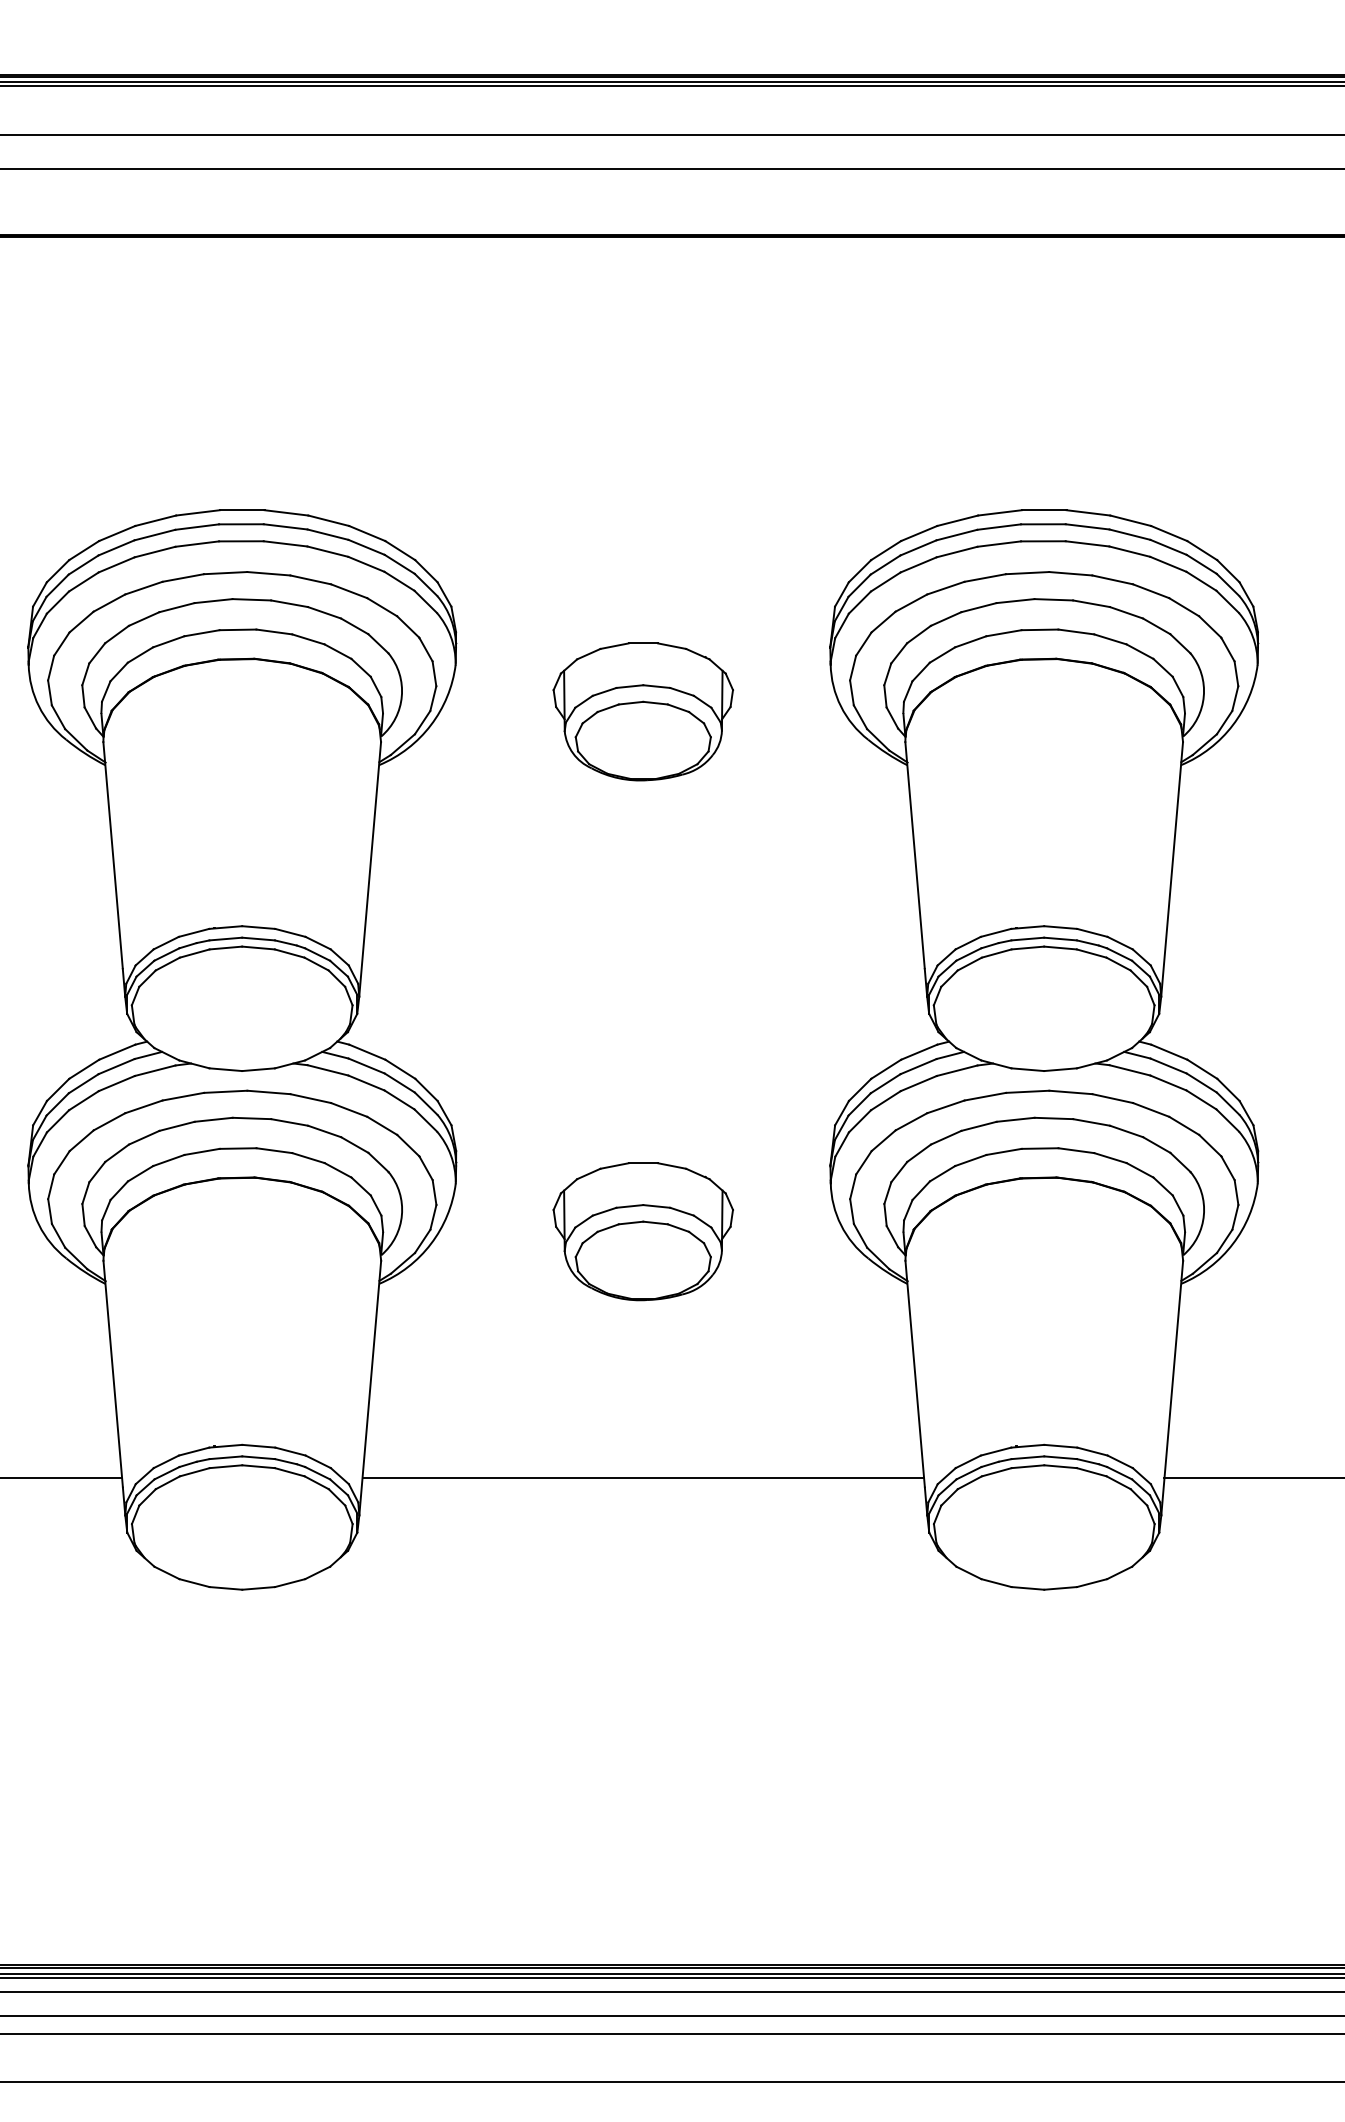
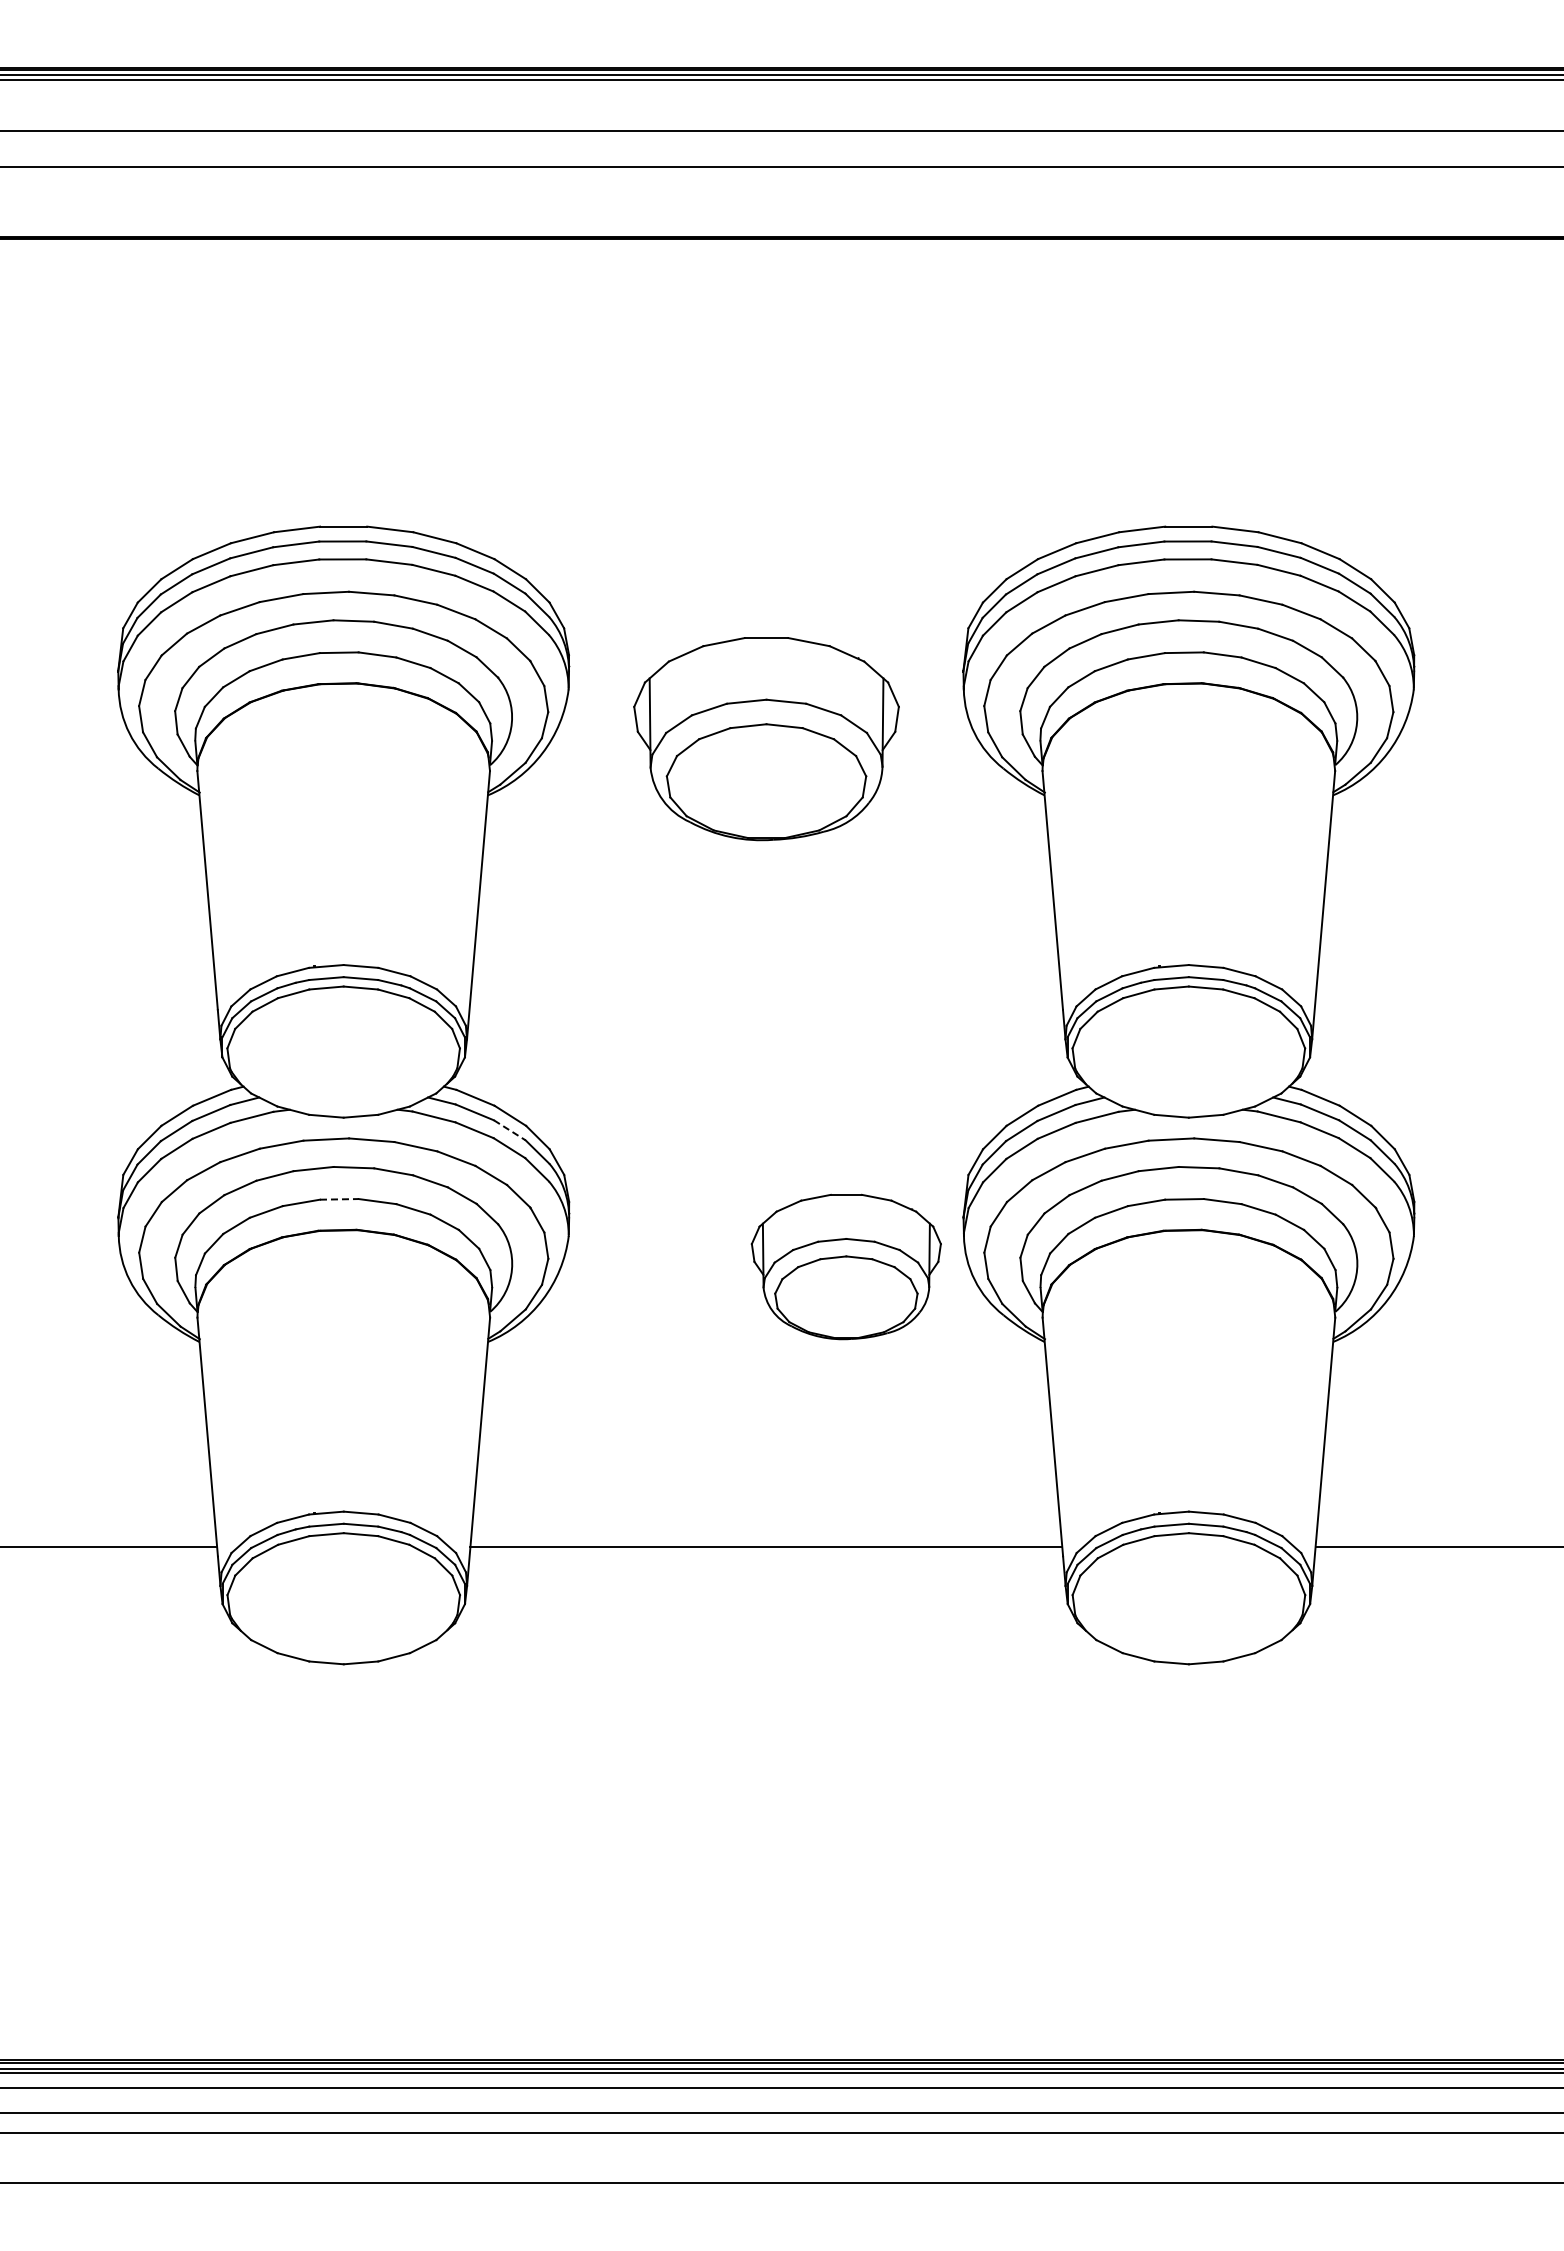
part: (642, 712) -> (765, 739), size x1.4
line: (399, 1083) -> (509, 1130), solid -> dashed
line: (238, 1148) -> (339, 1199), solid -> dashed
part: (642, 1231) -> (845, 1266), moved

